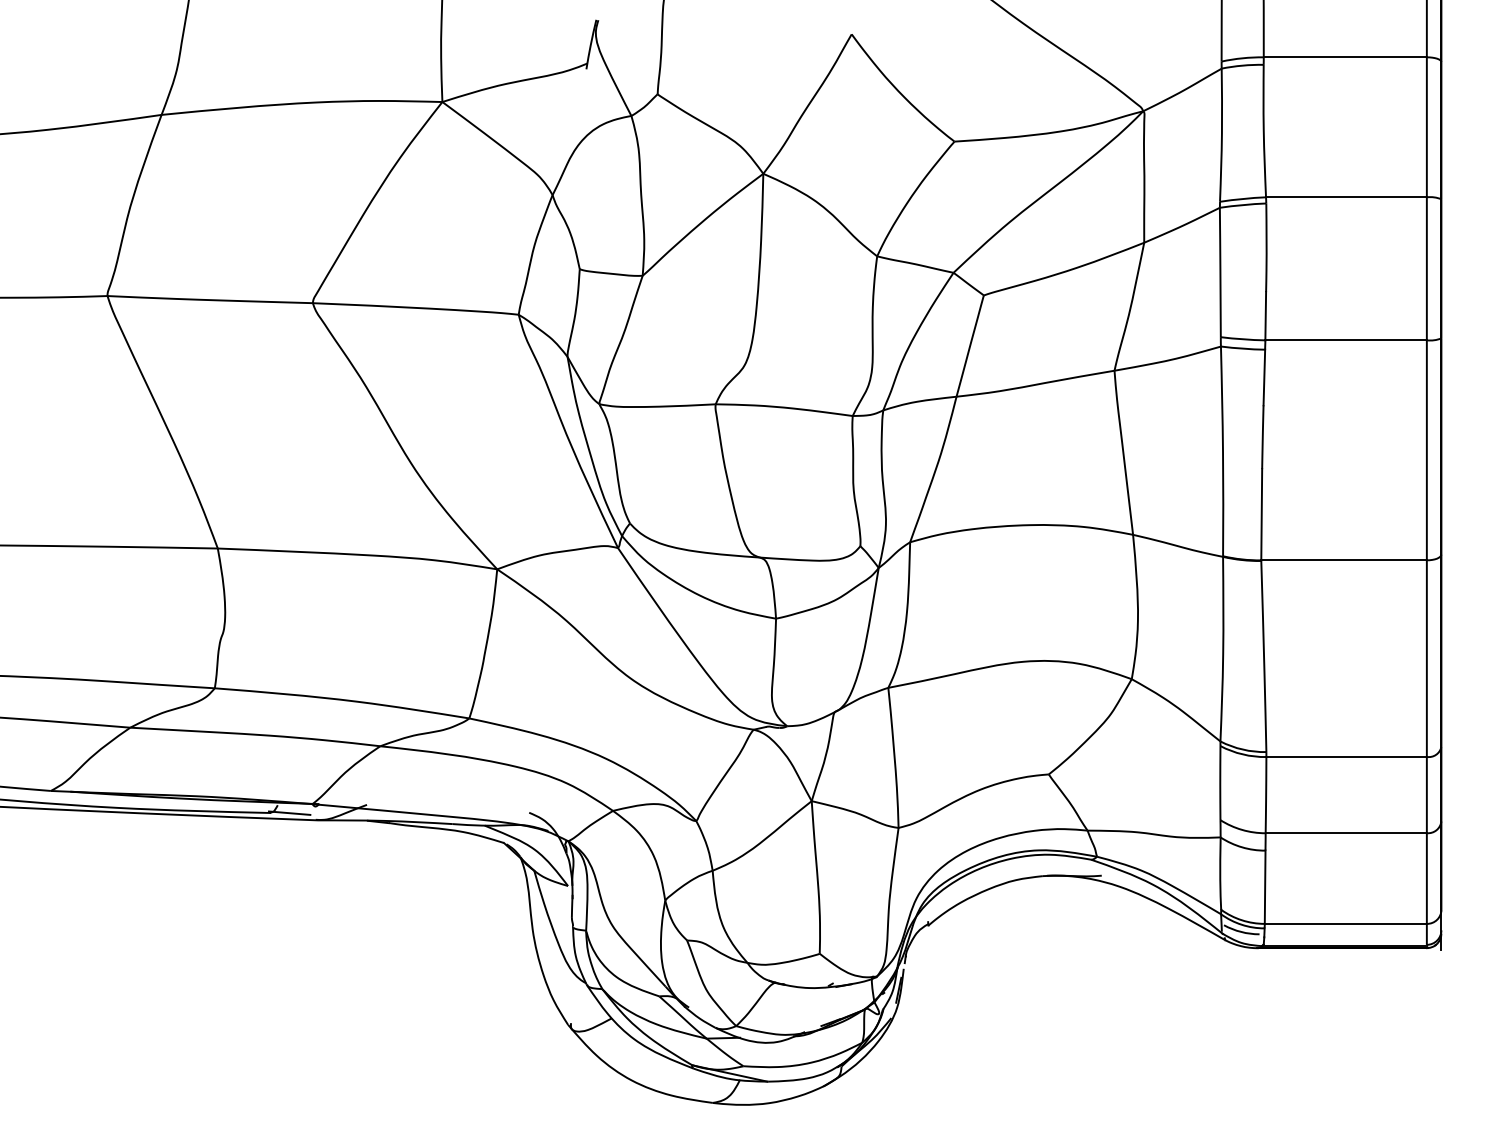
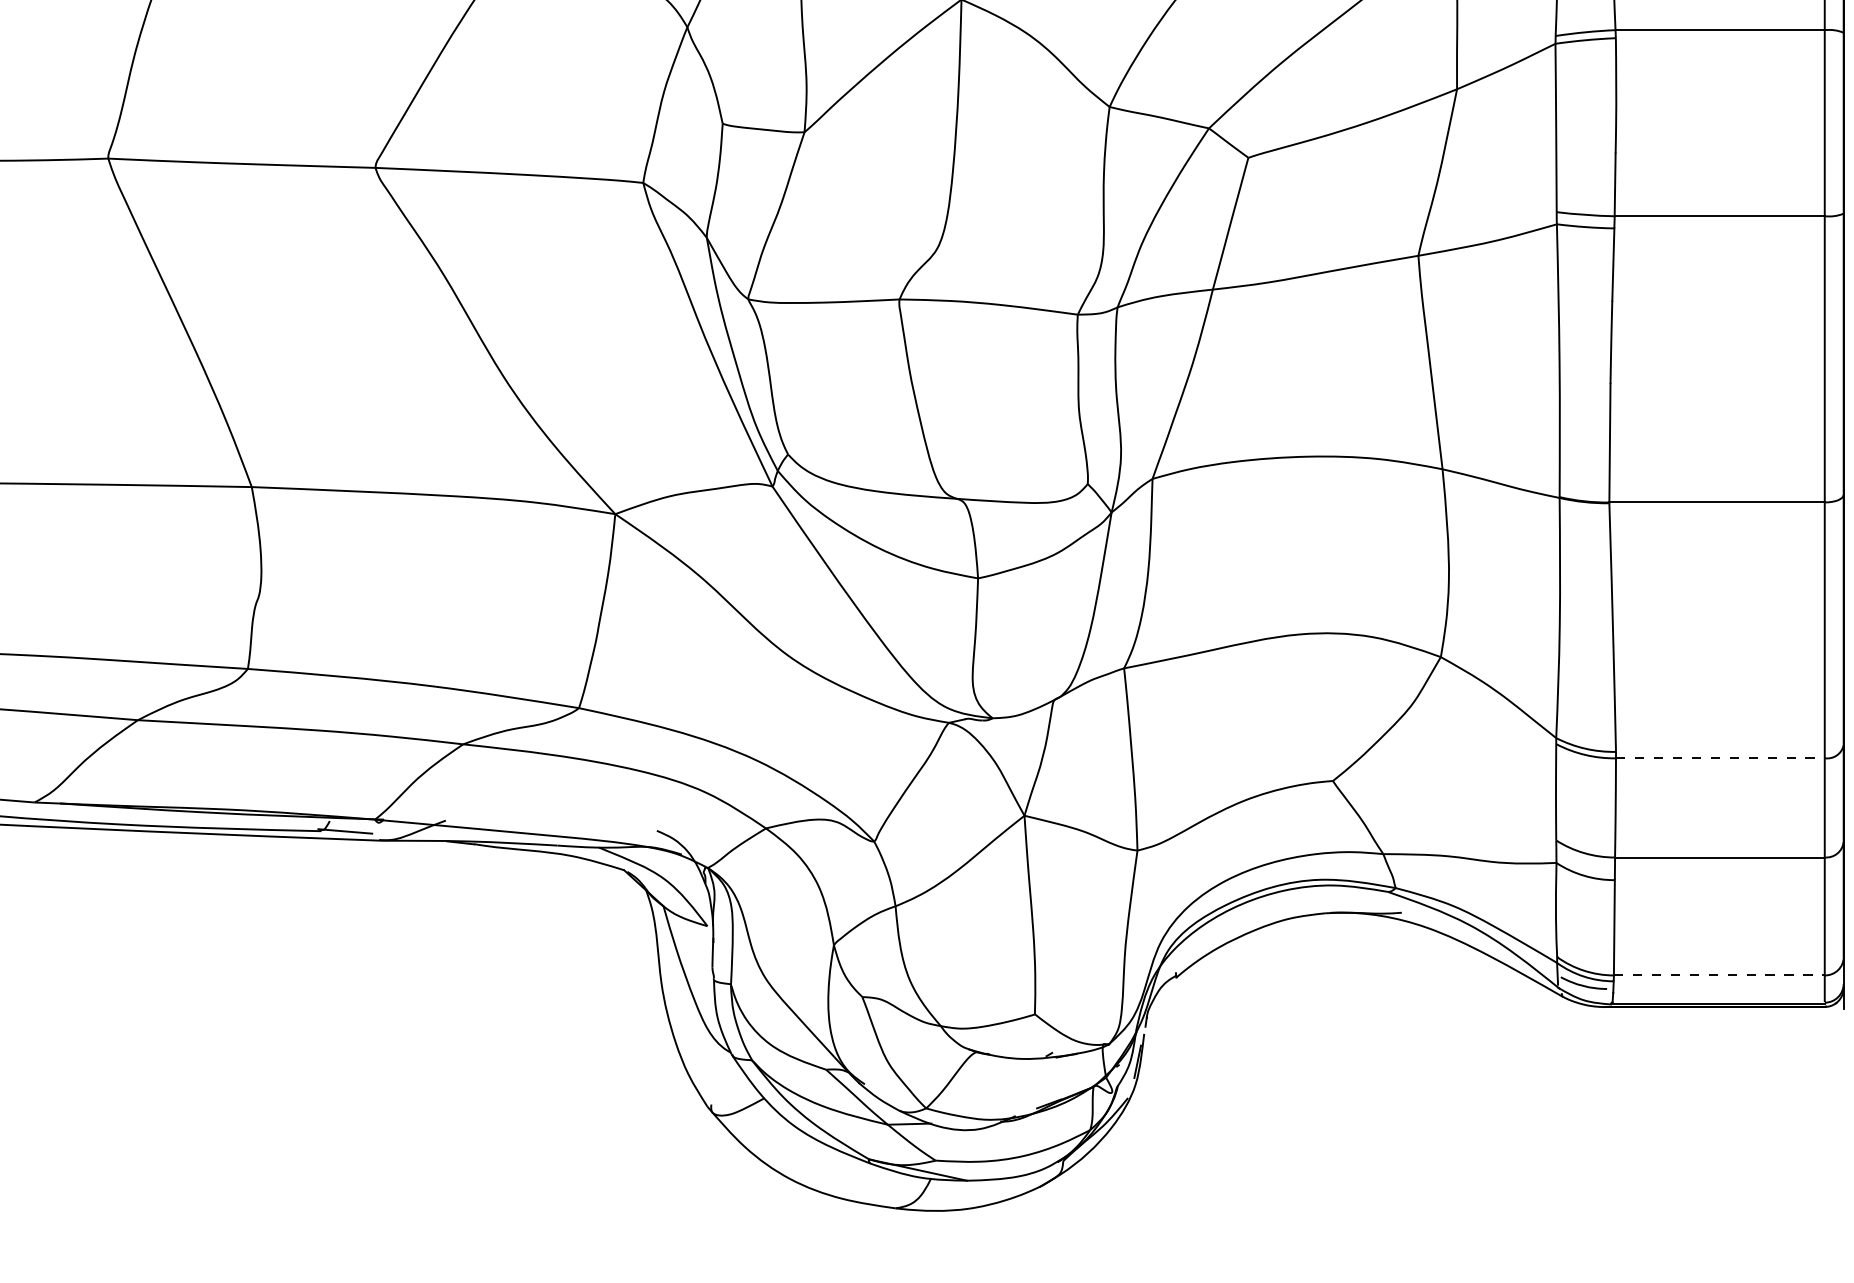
line: (1347, 757) -> (1721, 758), solid -> dashed
line: (1346, 923) -> (1720, 974), solid -> dashed

